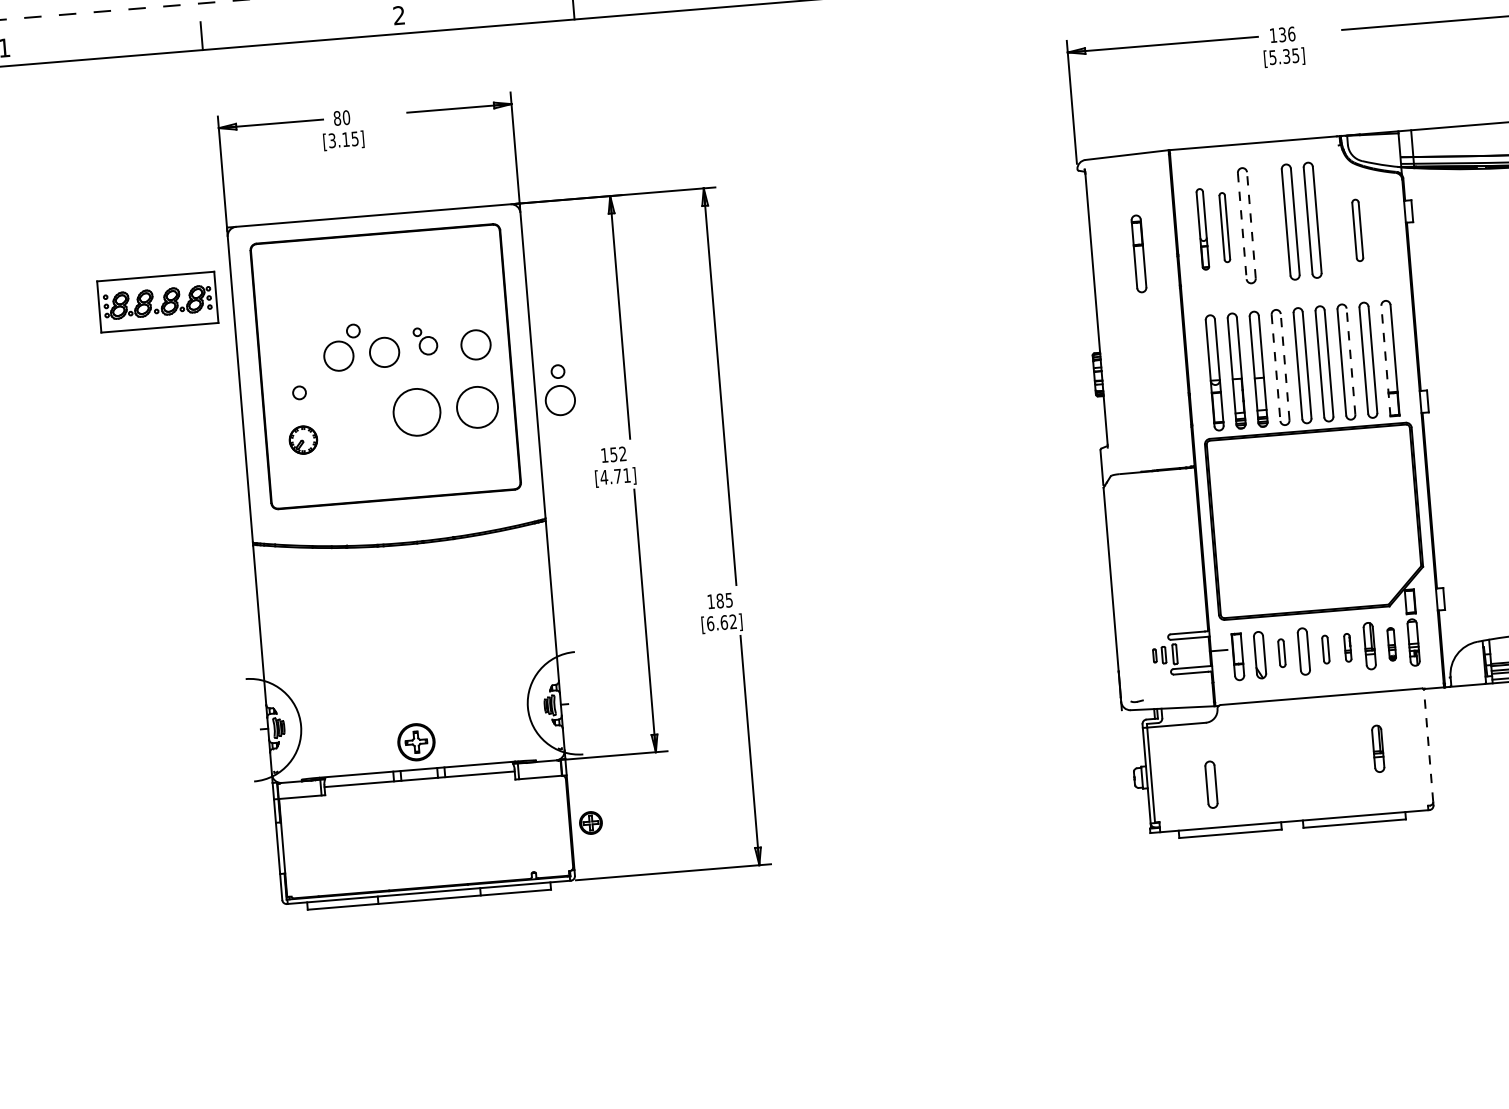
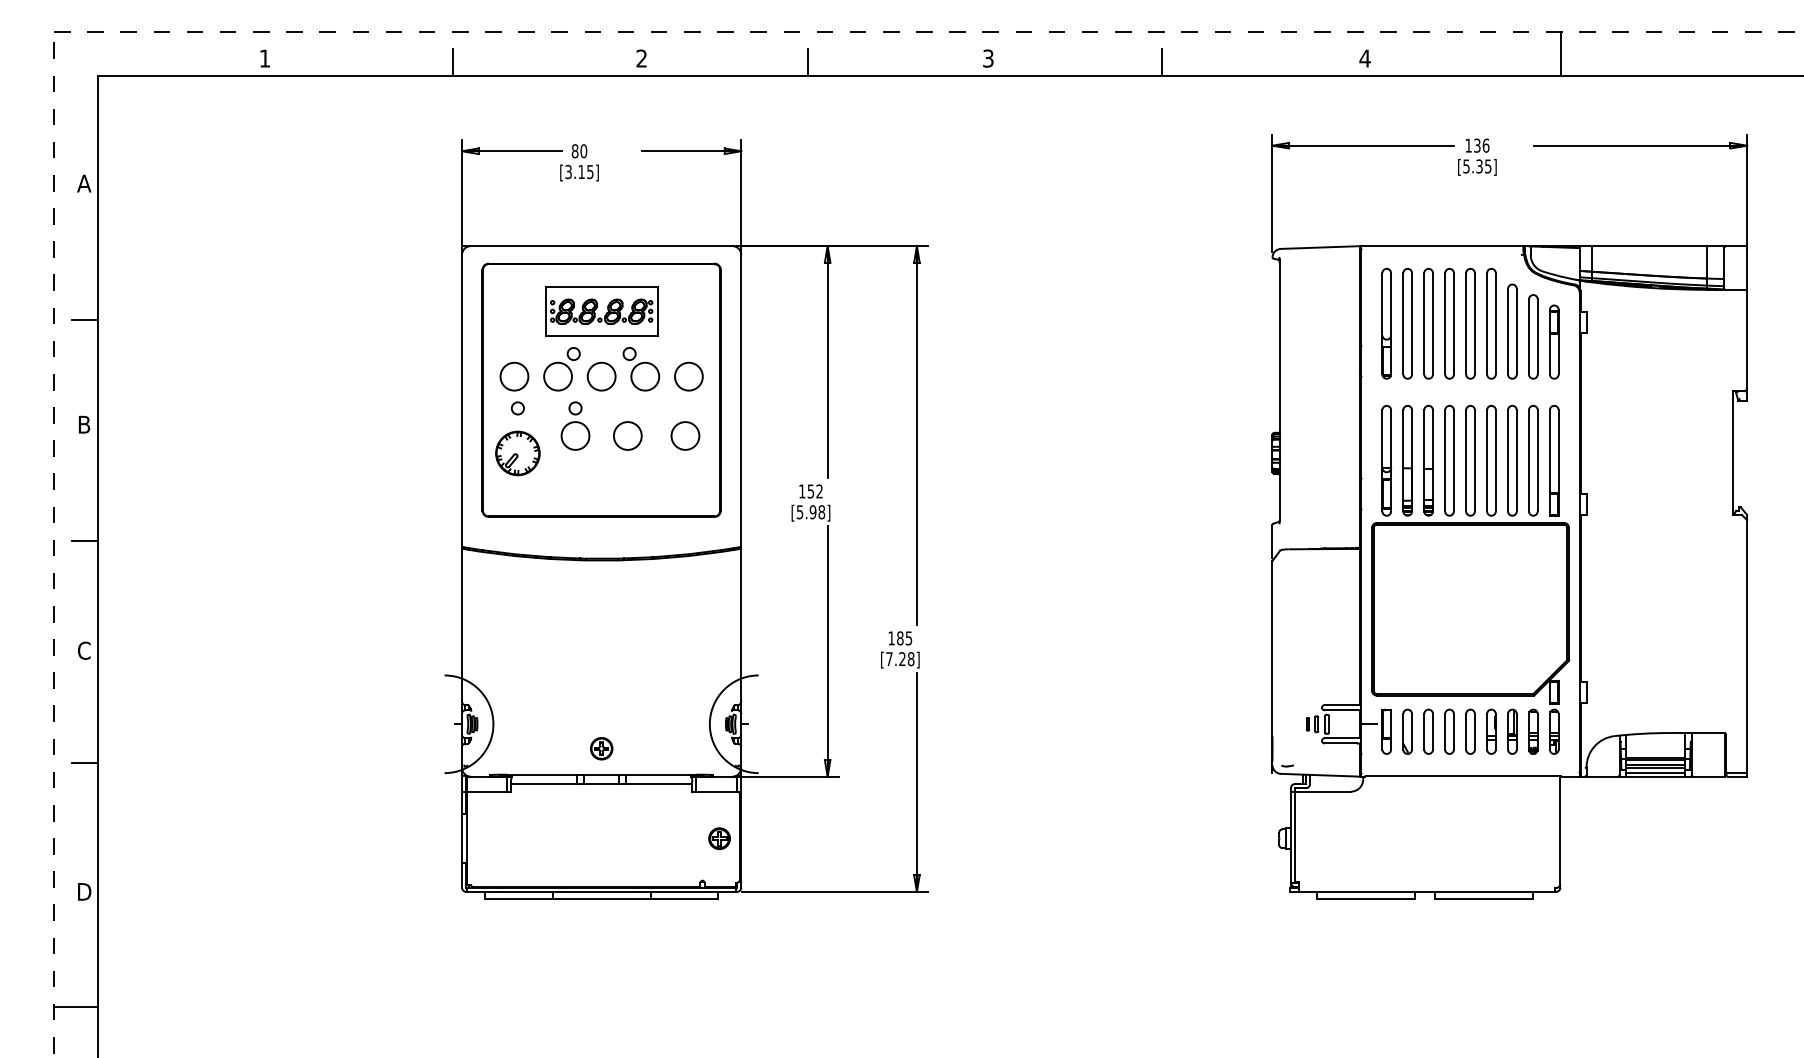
part: (1268, 223) -> (1449, 323), added
line: (1251, 224) -> (1433, 323), dashed -> solid
line: (1242, 225) -> (1424, 323), dashed -> solid
part: (1335, 226) -> (1512, 331), added
part: (1224, 227) -> (1407, 323), size x1.67
part: (1202, 229) -> (1386, 323), size x1.43
part: (1357, 229) -> (1533, 336), size x1.43
part: (1139, 253) -> (1554, 341), moved
part: (157, 302) -> (601, 311), moved
part: (425, 341) -> (641, 369), size x1.67
circle: (293, 359) -> (514, 376), added
line: (1385, 360) -> (1549, 462), dashed -> solid
line: (1350, 361) -> (1516, 460), dashed -> solid
line: (1284, 366) -> (1453, 460), dashed -> solid
line: (1276, 367) -> (1445, 460), dashed -> solid
part: (559, 389) -> (575, 425), moved
circle: (477, 406) -> (685, 435), size x0.71
circle: (416, 411) -> (627, 435), size x0.62
part: (302, 440) -> (517, 453), size x1.67
text: (615, 476) -> (810, 512), [4.71] -> [5.98]
text: (722, 623) -> (900, 659), [6.62] -> [7.28]
part: (1391, 644) -> (1533, 731), size x1.43
part: (1347, 647) -> (1491, 731), size x1.67
part: (1325, 649) -> (1470, 731), size x1.67
part: (1281, 653) -> (1428, 731), size x1.67
part: (416, 742) -> (601, 748), size x0.62
line: (1428, 745) -> (1560, 830), dashed -> solid
part: (1378, 748) -> (1512, 829), removed
part: (1211, 784) -> (1351, 850), removed
part: (590, 822) -> (719, 838), moved

